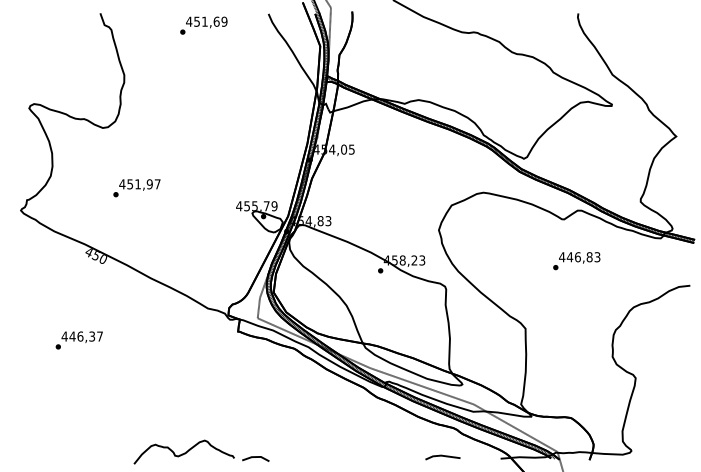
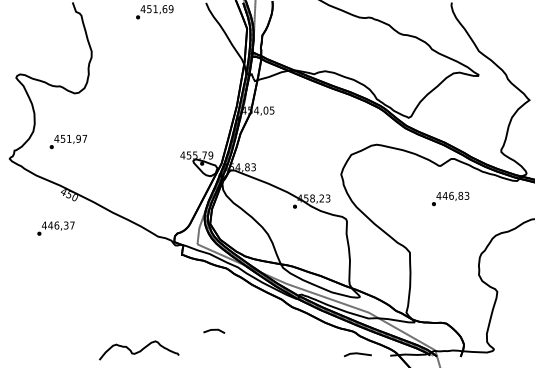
text: (136, 188) -> (68, 142), moved
text: (78, 340) -> (55, 228), moved
line: (442, 456) -> (357, 353), moved
line: (255, 457) -> (213, 330), moved

